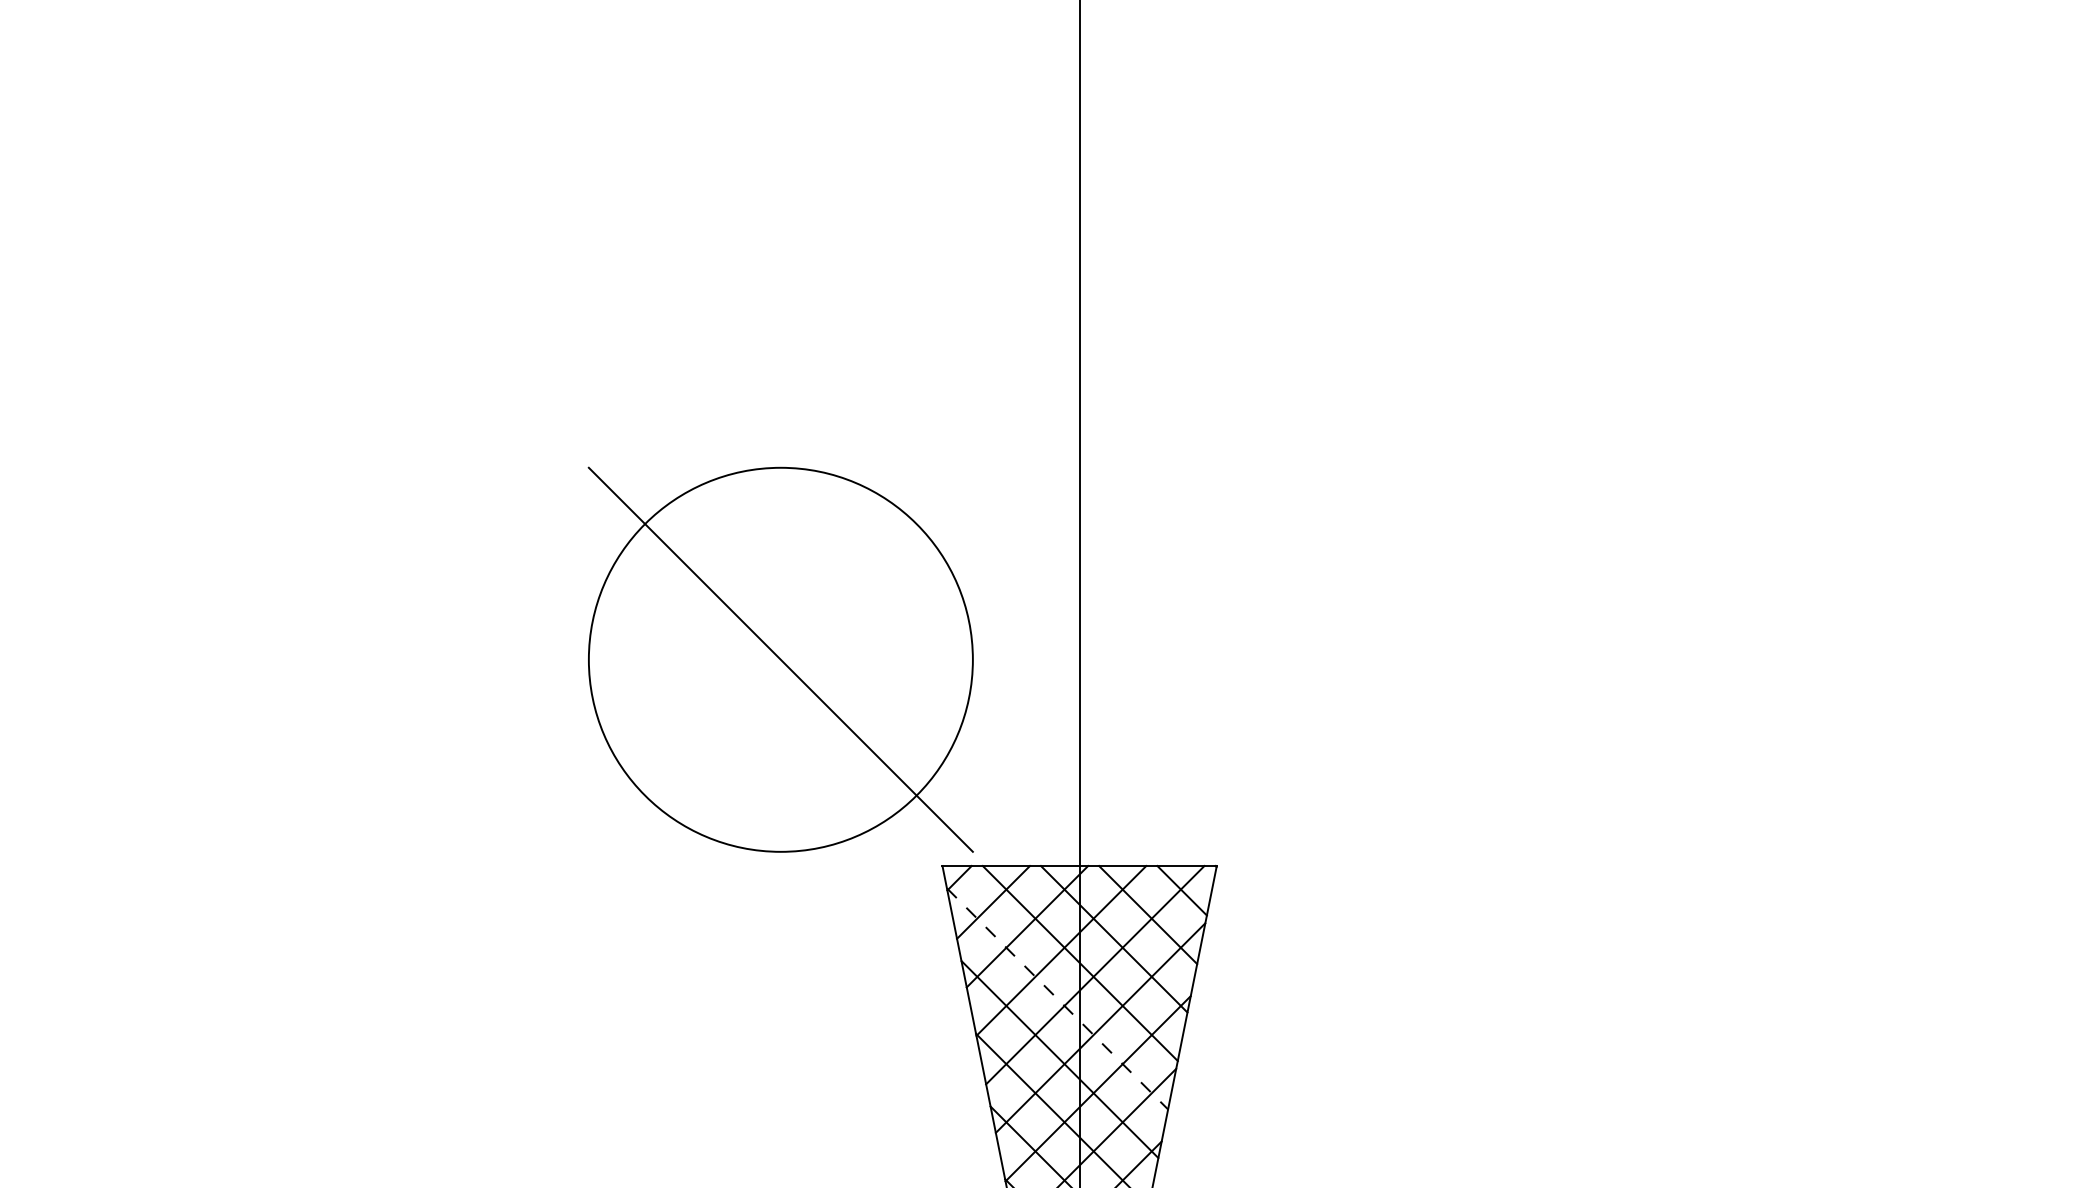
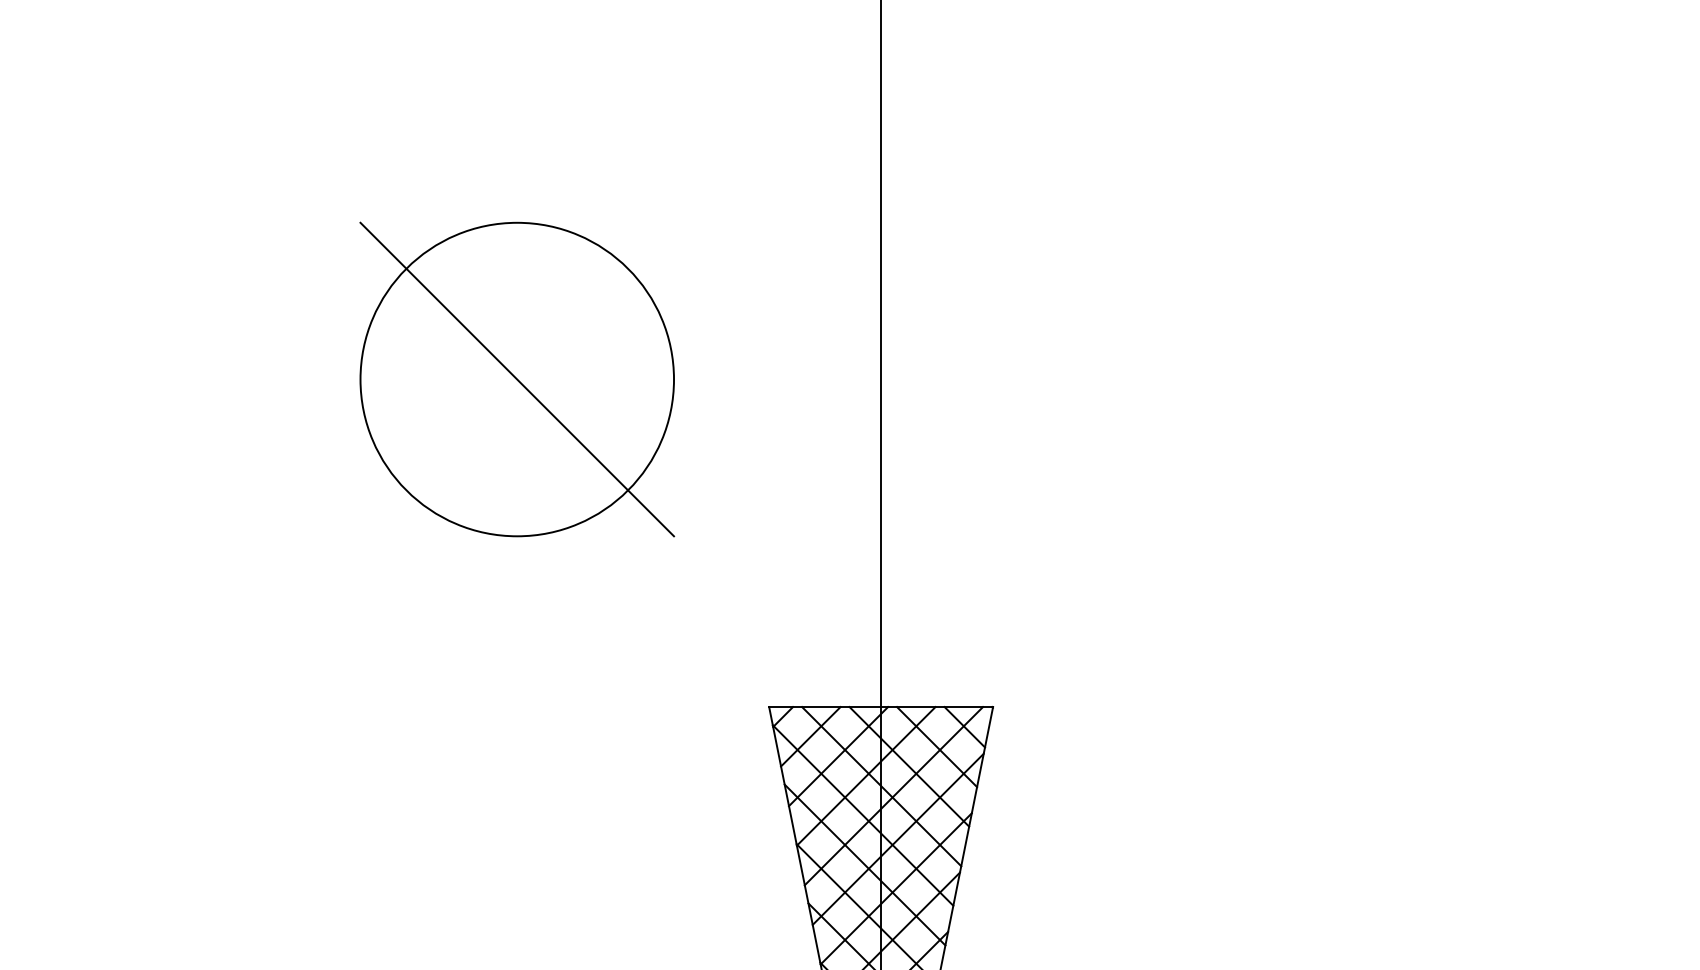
part: (780, 659) -> (516, 379), moved
line: (1057, 999) -> (863, 816), dashed -> solid

